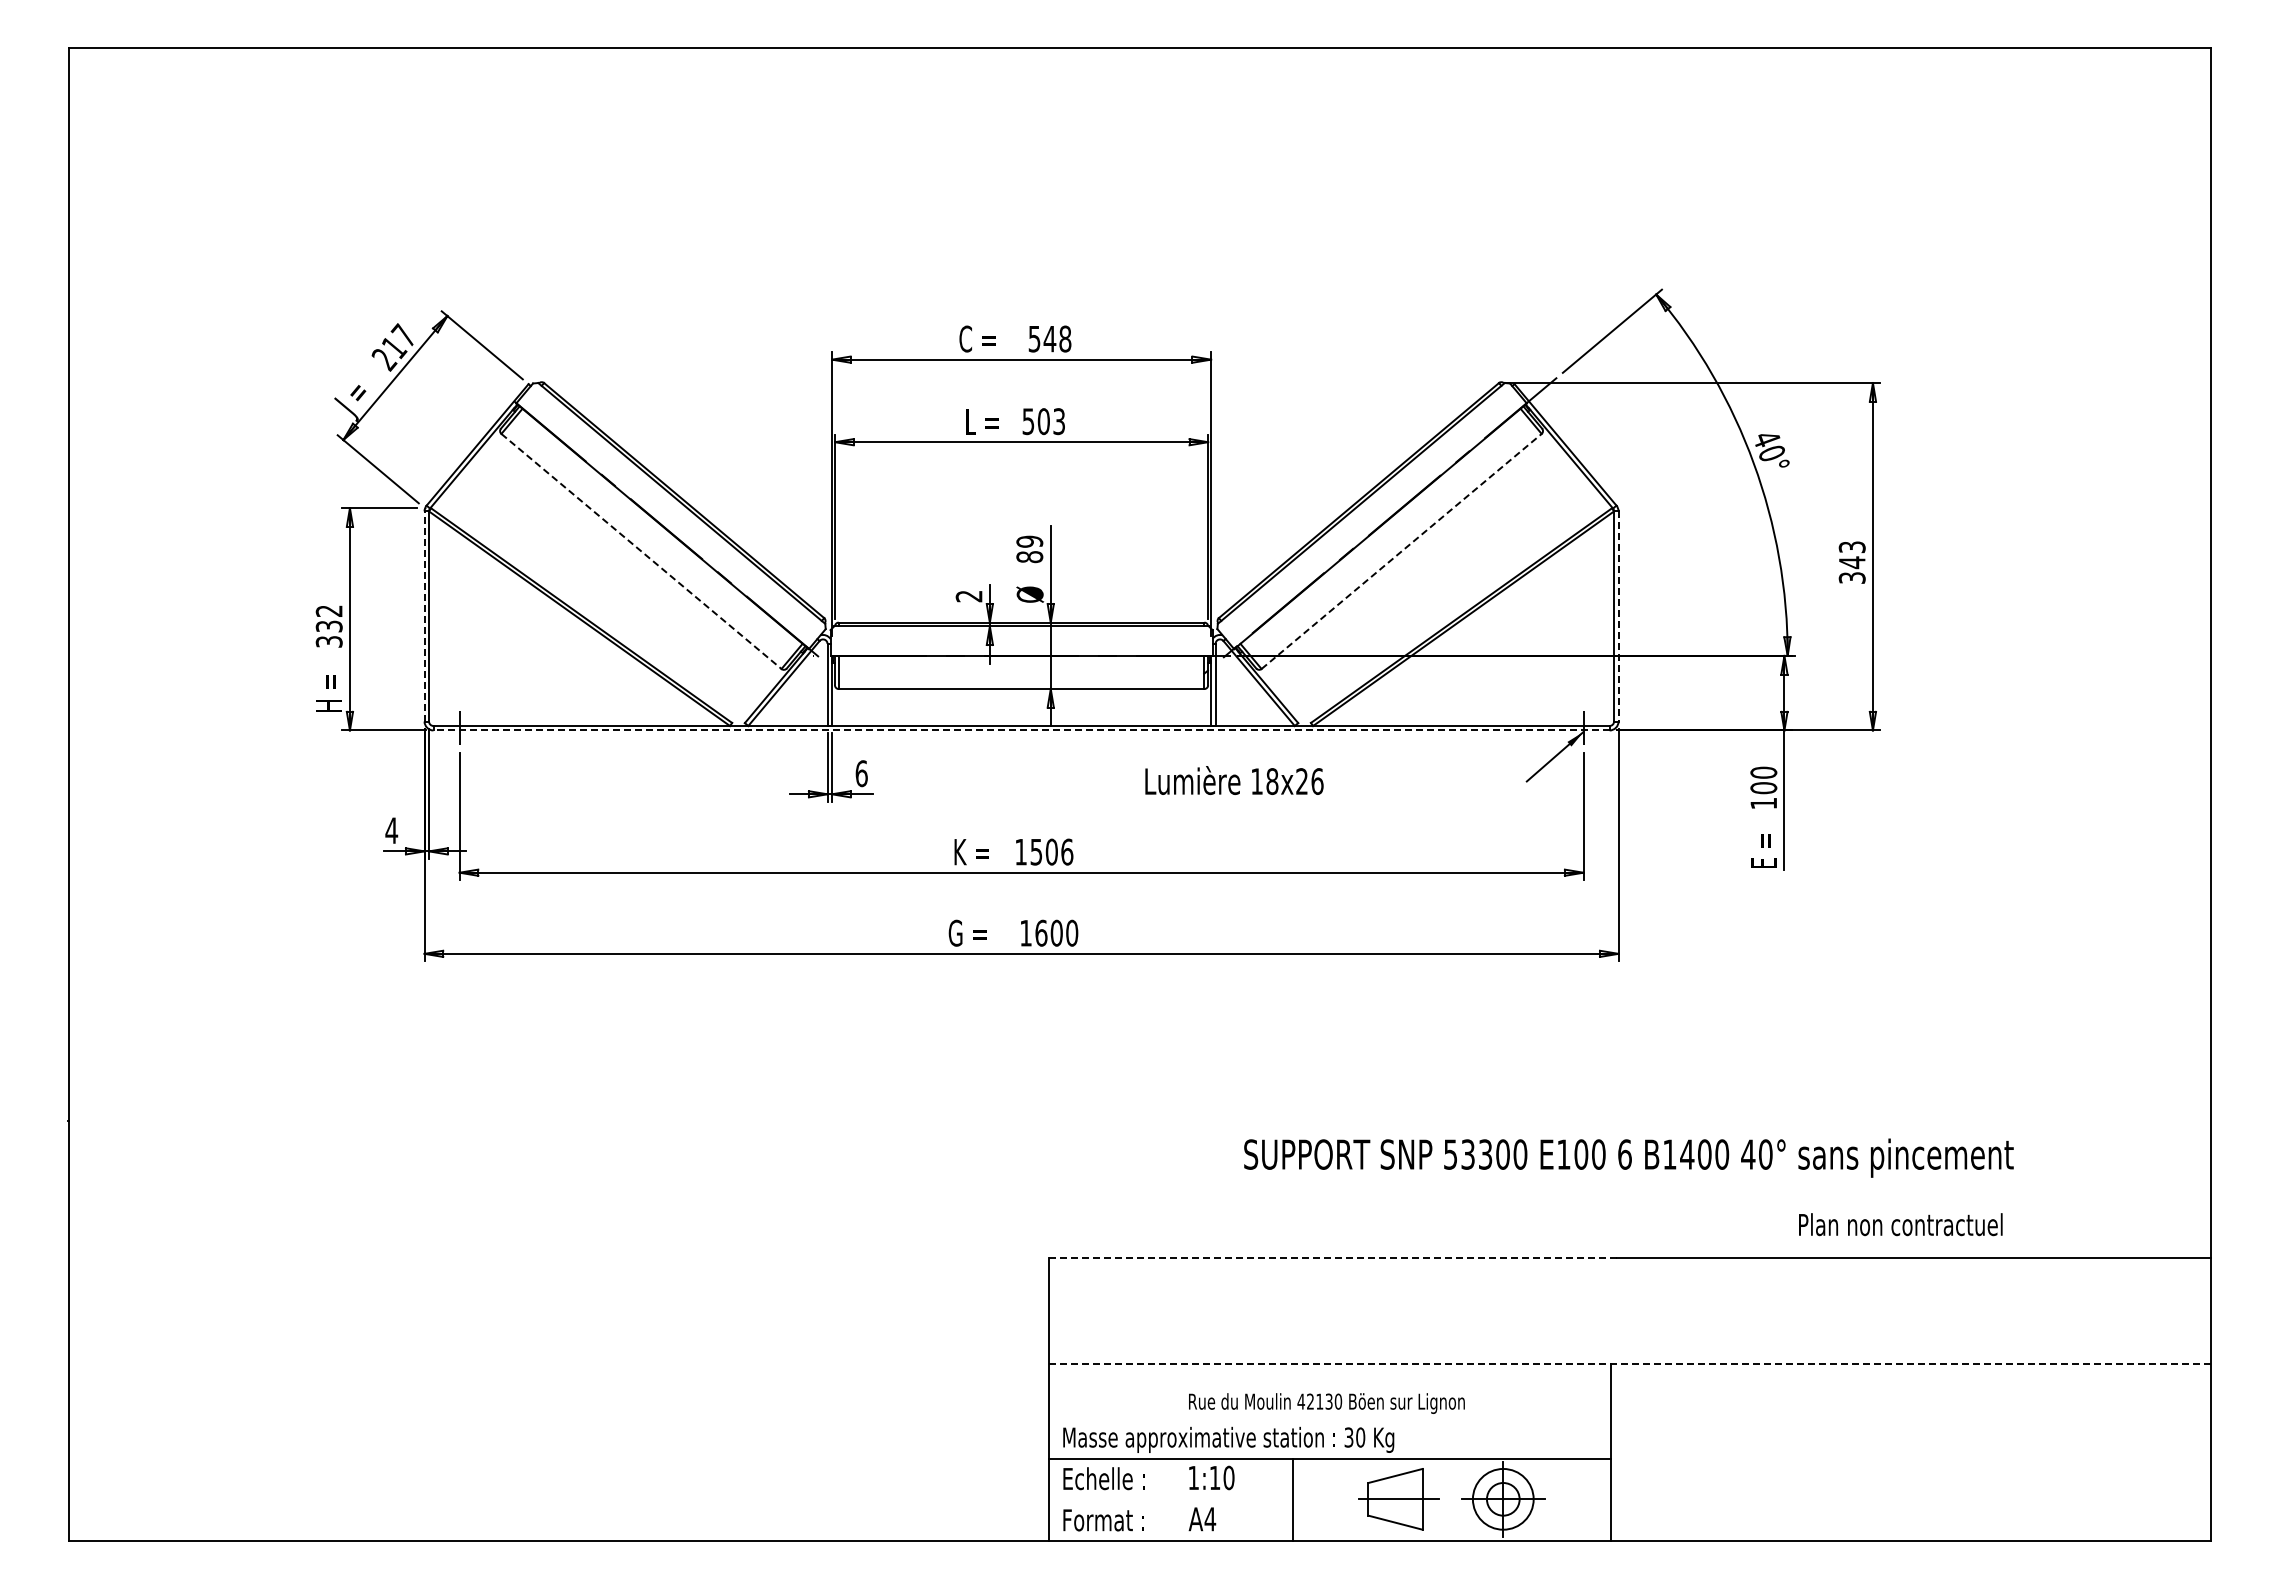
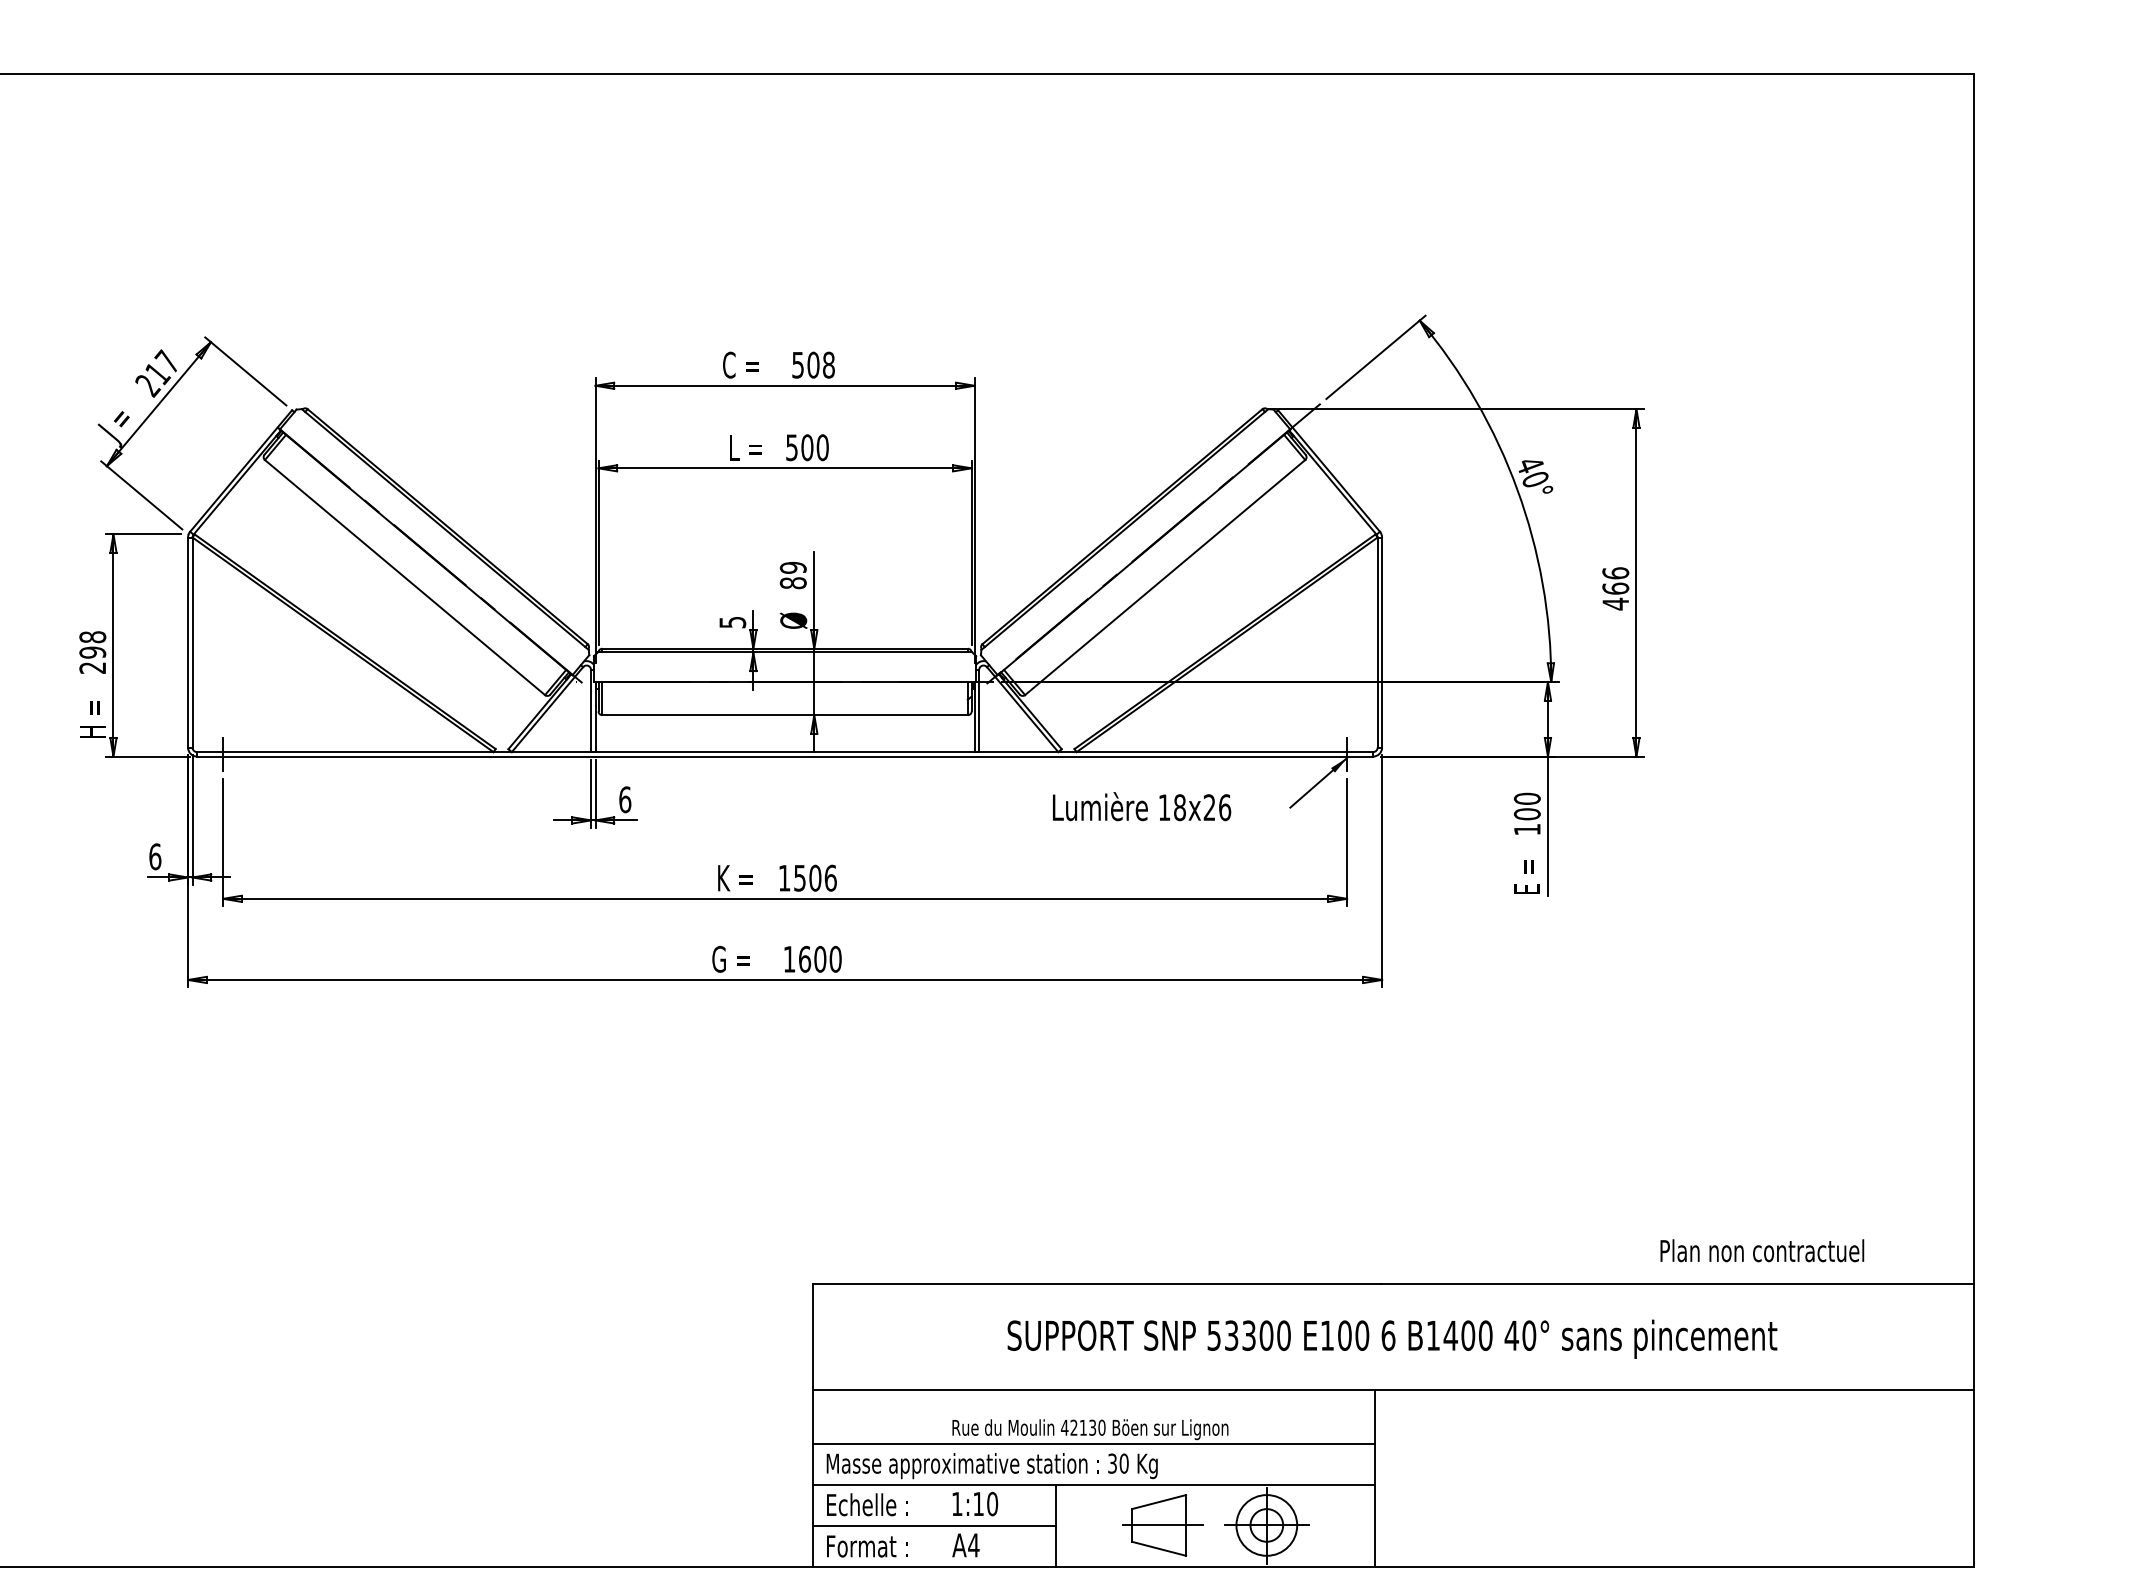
text: (1049, 338) -> (813, 364), 548 -> 508
text: (1059, 421) -> (823, 447), 503 -> 500
line: (641, 551) -> (405, 577), dashed -> solid
line: (1401, 551) -> (1165, 577), dashed -> solid
text: (1851, 562) -> (1615, 588), 343 -> 466
text: (968, 596) -> (732, 622), 2 -> 5
line: (424, 615) -> (188, 641), dashed -> solid
line: (1618, 616) -> (1382, 642), dashed -> solid
text: (328, 626) -> (92, 652), 332 -> 298
line: (1021, 730) -> (785, 756), dashed -> solid
text: (1234, 780) -> (1142, 806), moved
text: (391, 830) -> (155, 856), 4 -> 6
text: (1628, 1157) -> (1392, 1338), moved
text: (1900, 1224) -> (1762, 1250), moved
line: (1333, 1257) -> (1097, 1283), dashed -> solid
line: (1629, 1363) -> (1393, 1389), dashed -> solid
line: (1330, 1418) -> (1094, 1444), added
line: (1170, 1500) -> (934, 1526), added

